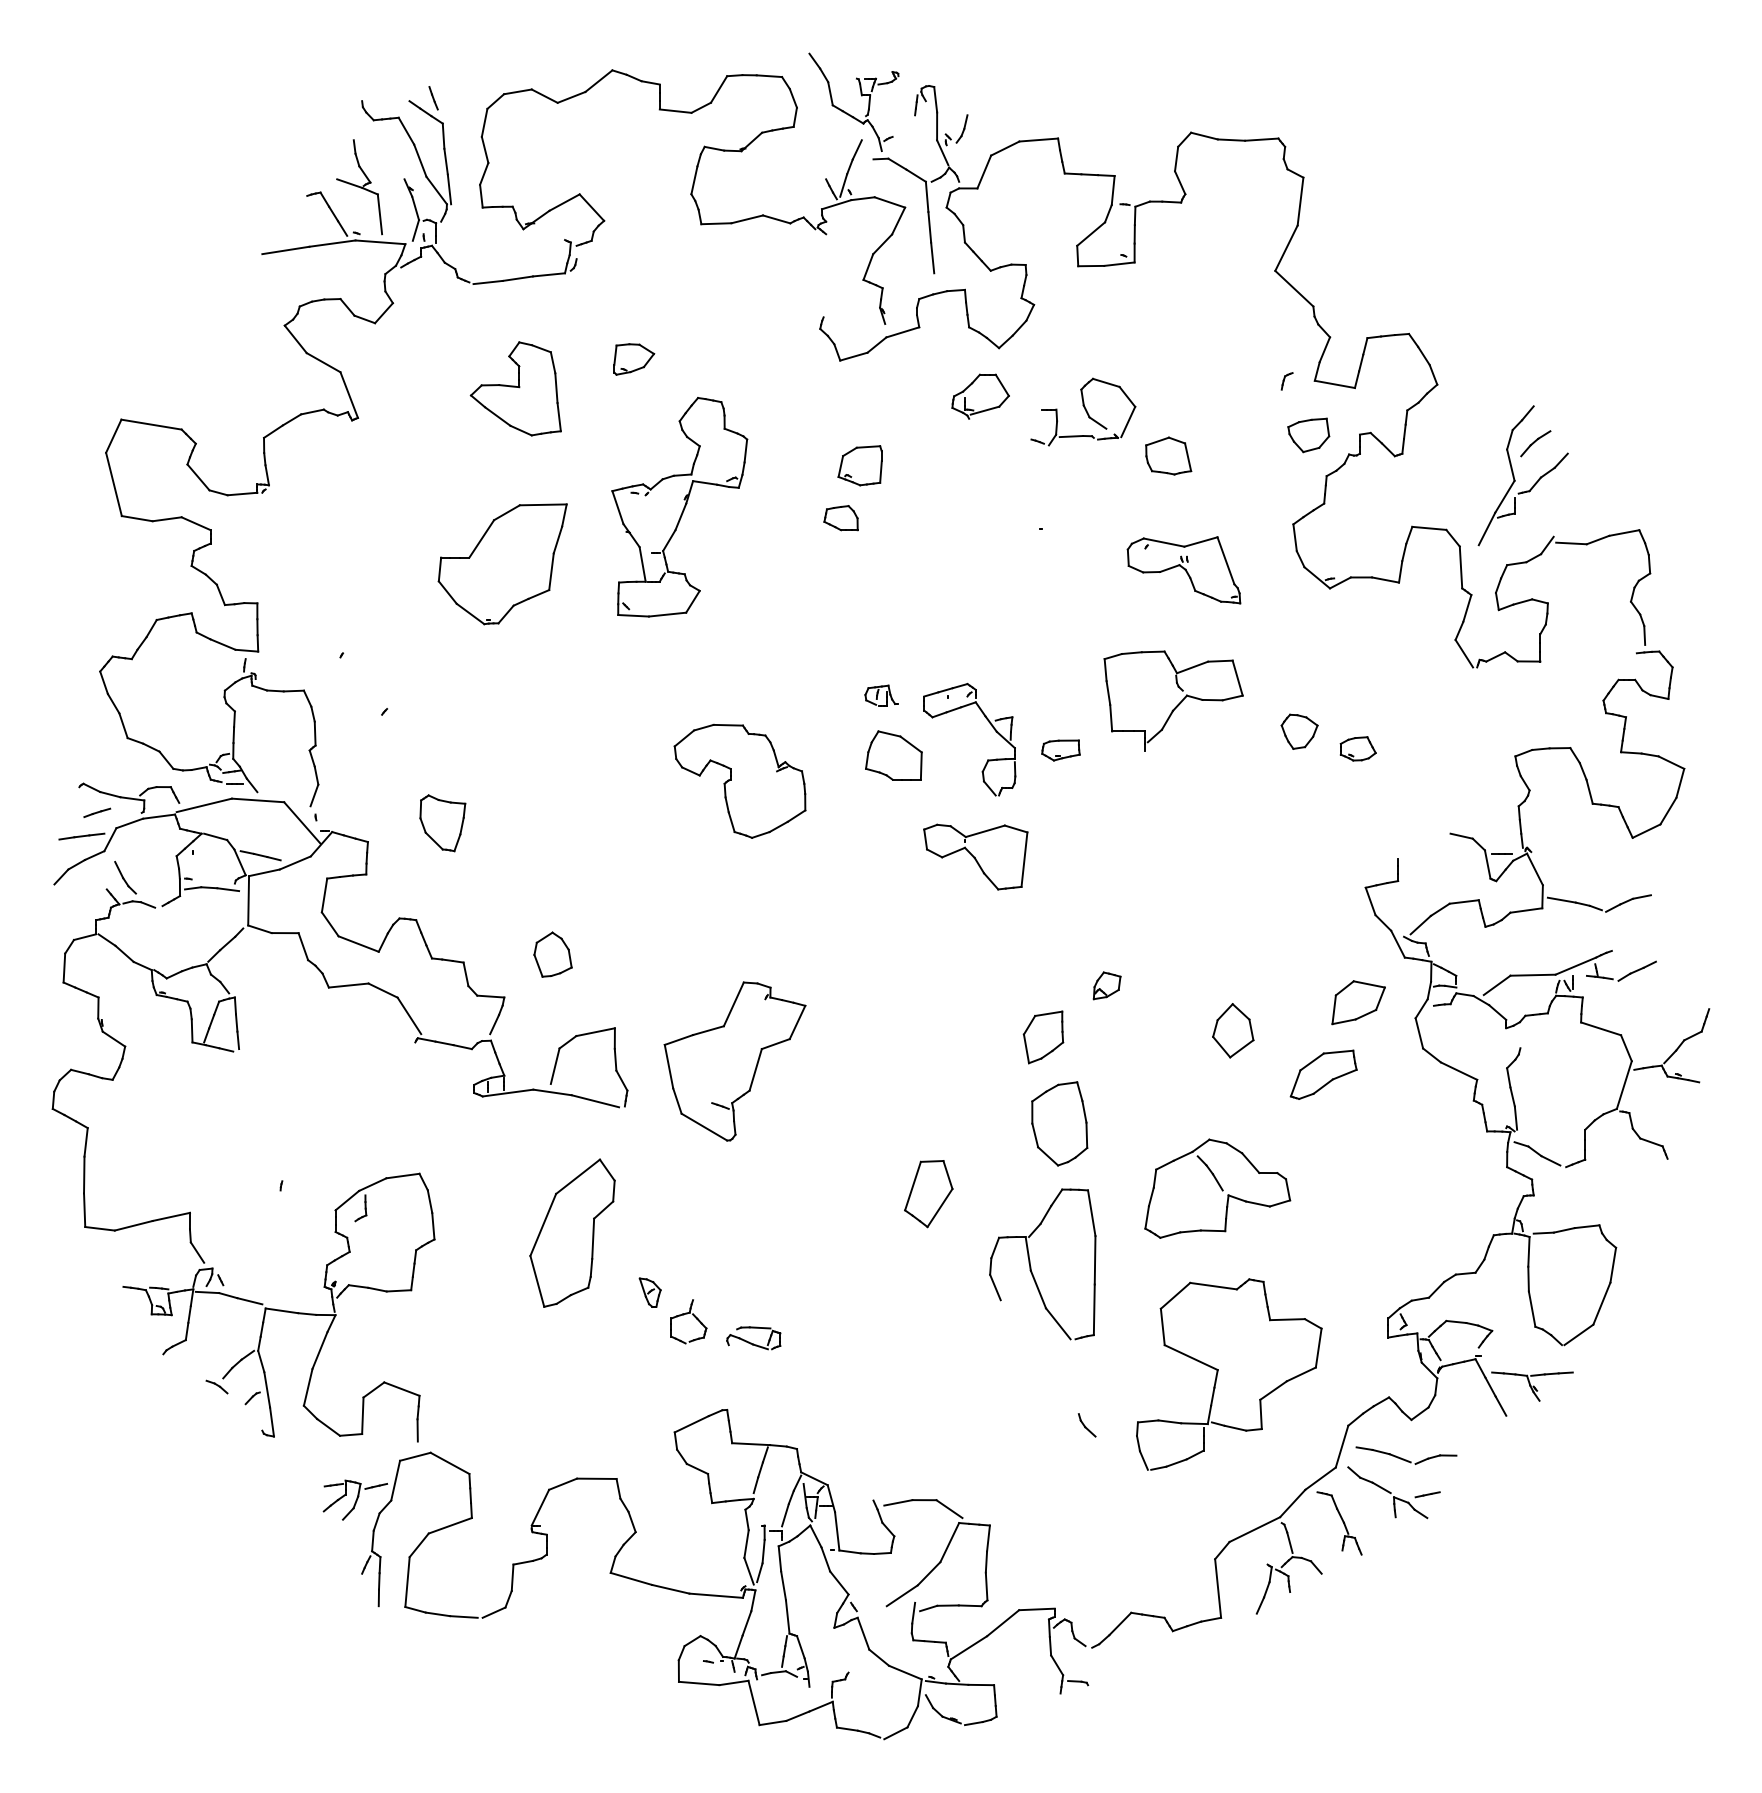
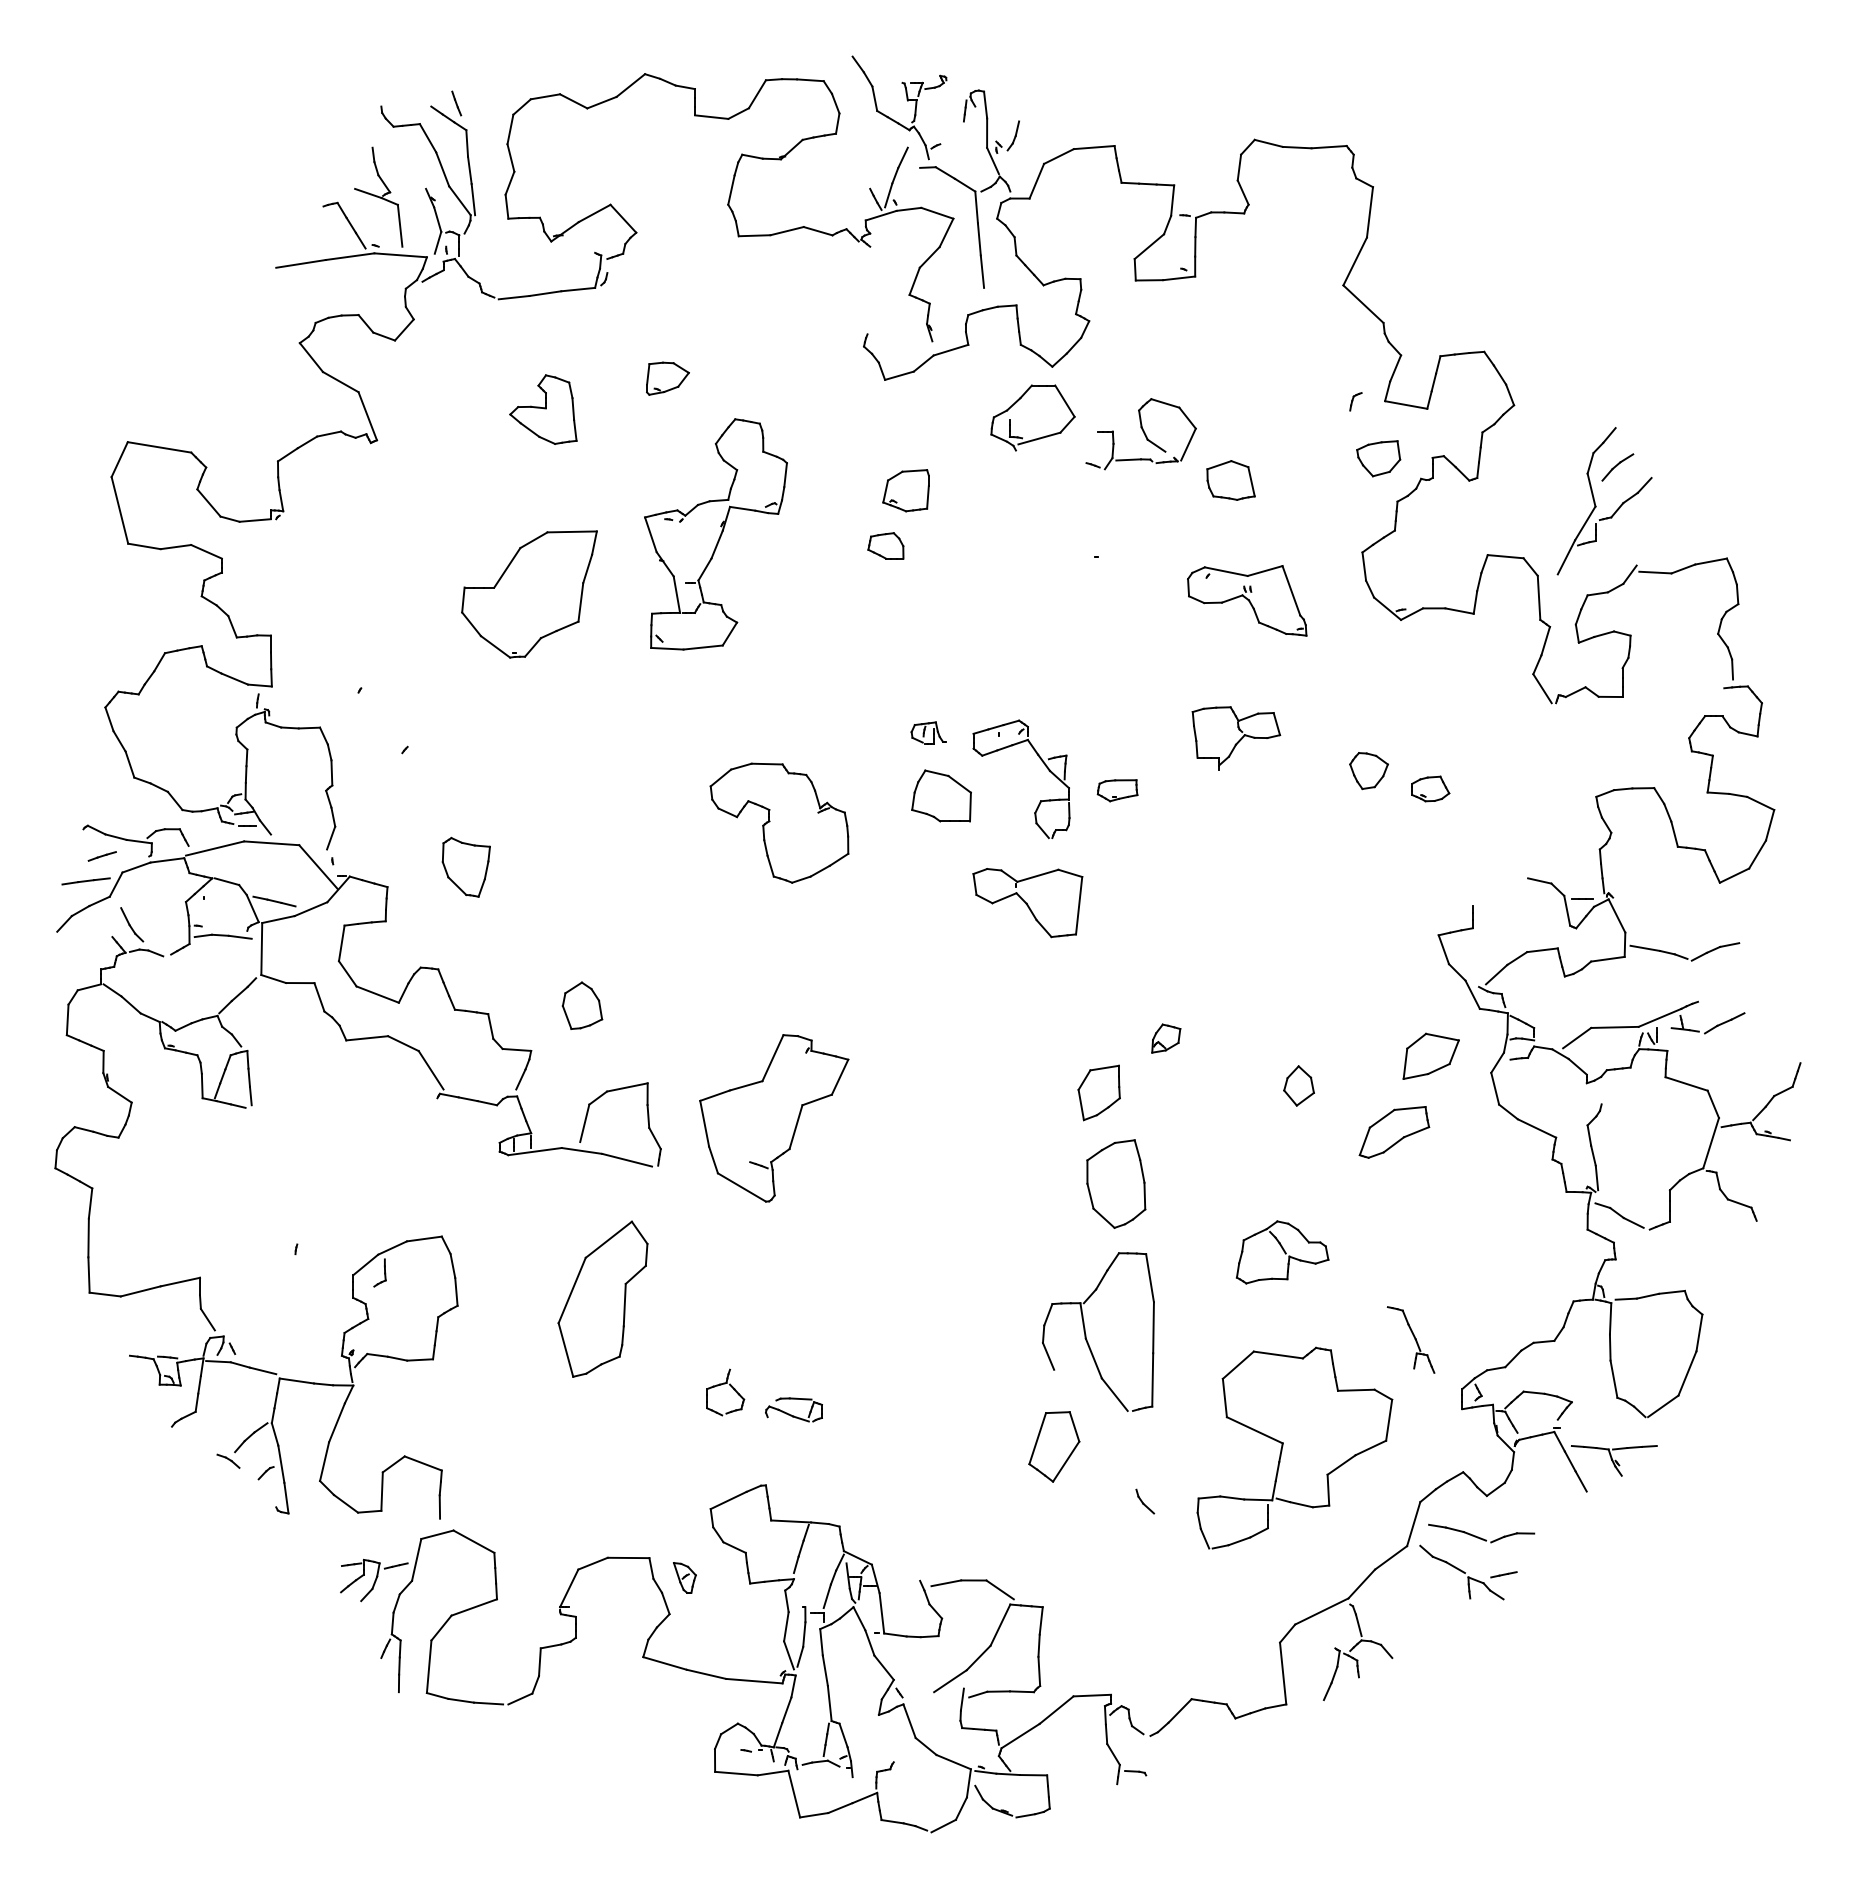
part: (516, 388) -> (543, 409), size x0.7
part: (980, 396) -> (1032, 417), size x1.4
part: (1173, 700) -> (1236, 738), size x0.6
part: (1232, 1030) -> (1298, 1085), size x0.7
part: (1217, 1188) -> (1282, 1252), size x0.6
part: (928, 1193) -> (1054, 1446), moved
part: (649, 1292) -> (684, 1577), moved
part: (1338, 1522) -> (1410, 1339), moved

